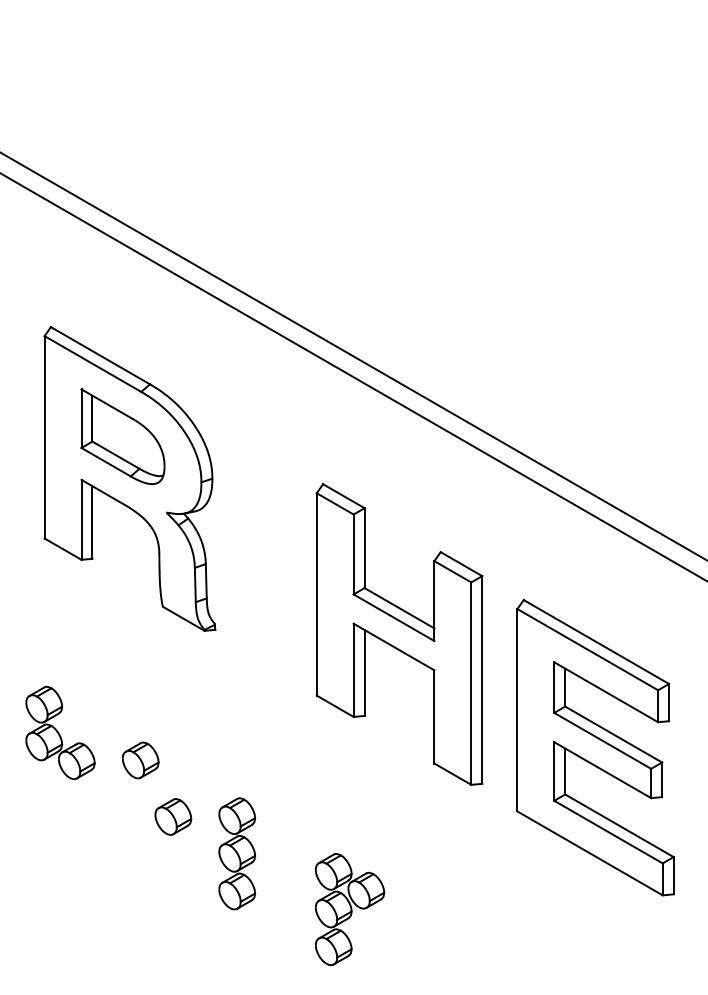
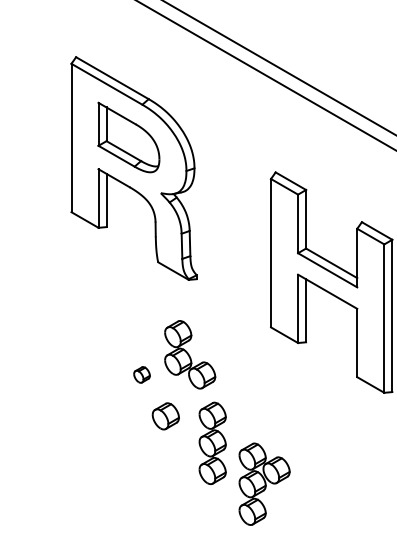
part: (60, 732) -> (190, 354), moved
part: (140, 760) -> (141, 374), size x0.6
part: (350, 909) -> (264, 484), moved

